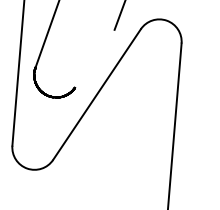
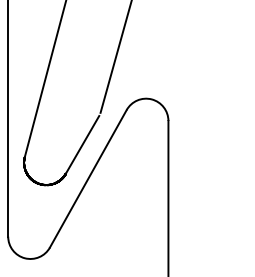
line: (94, 59) -> (82, 144), added

